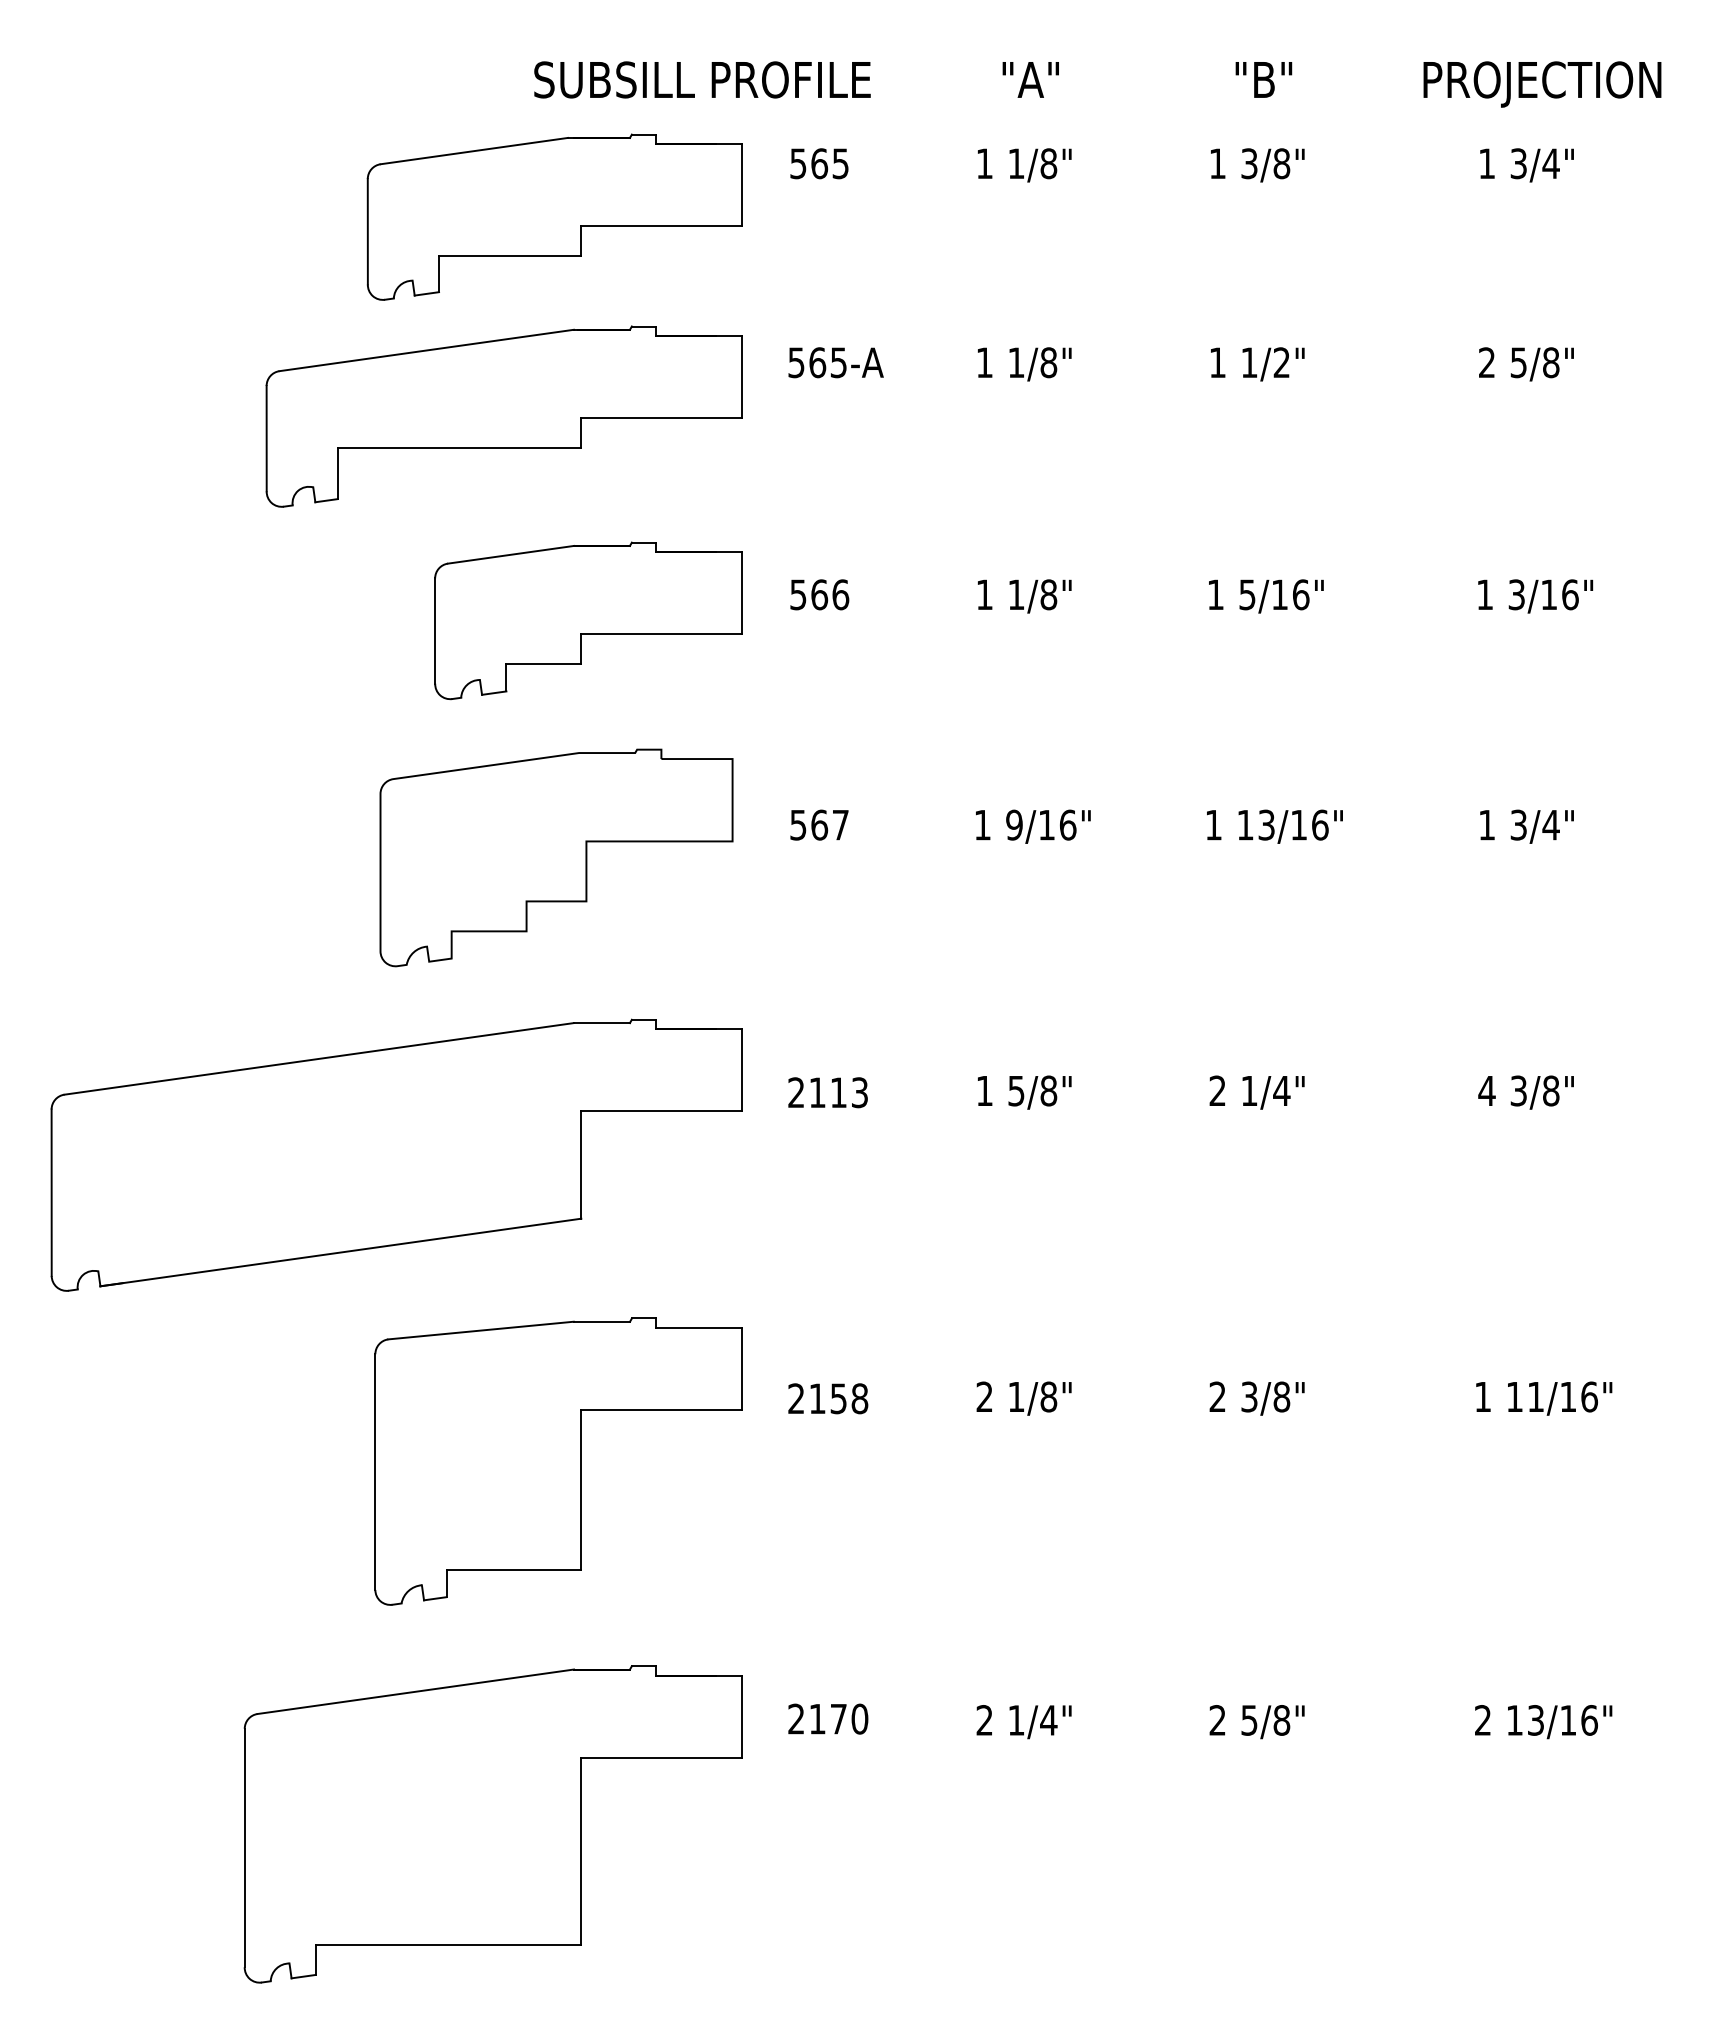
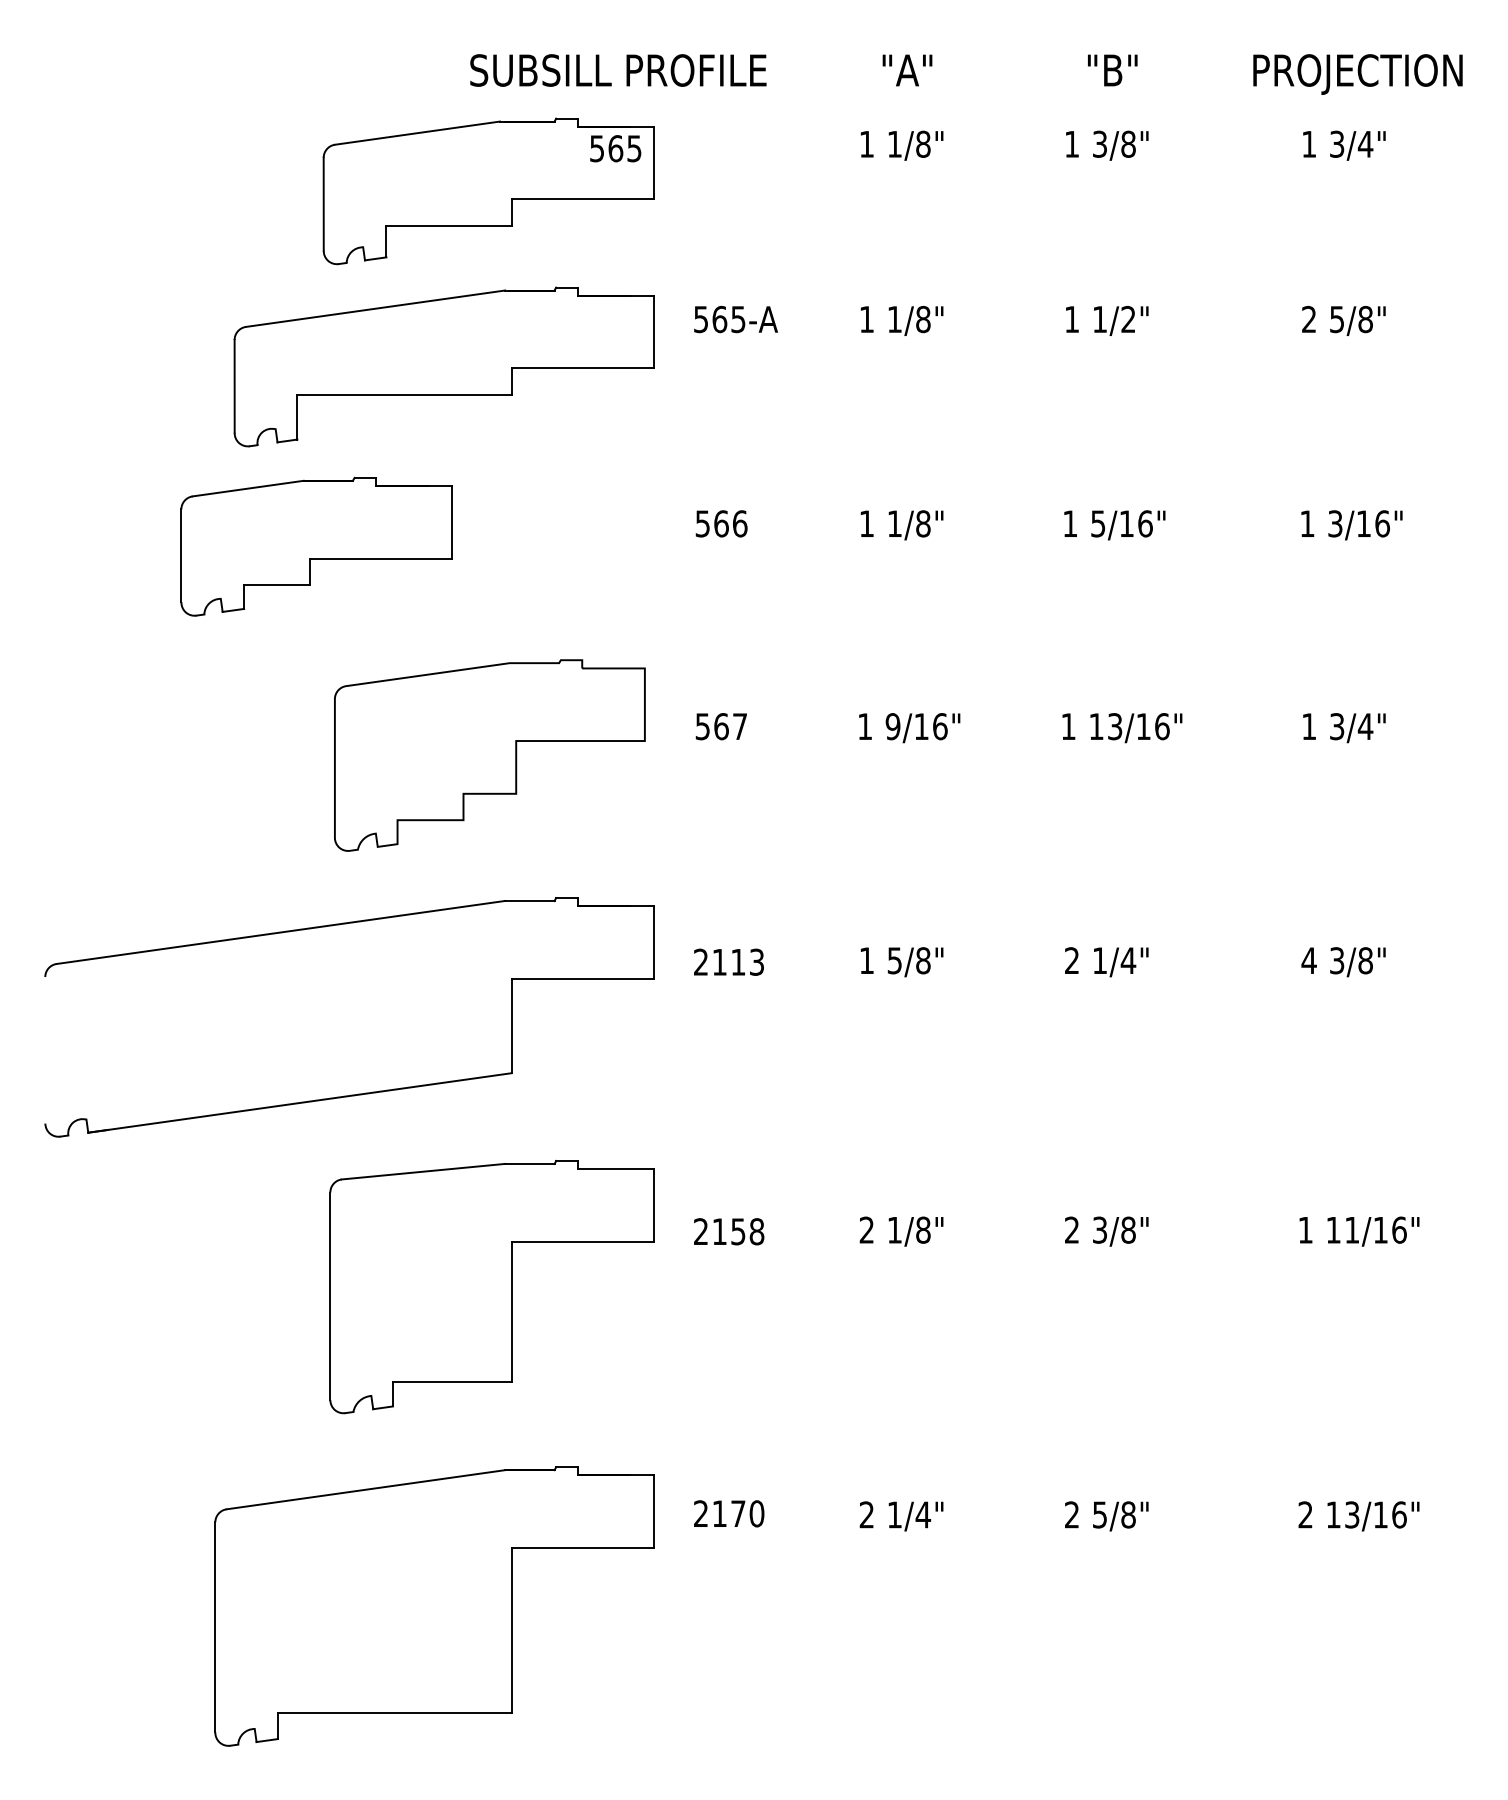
text: (819, 163) -> (615, 148), moved
part: (588, 620) -> (316, 546), moved
line: (51, 1192) -> (45, 1050), removed

